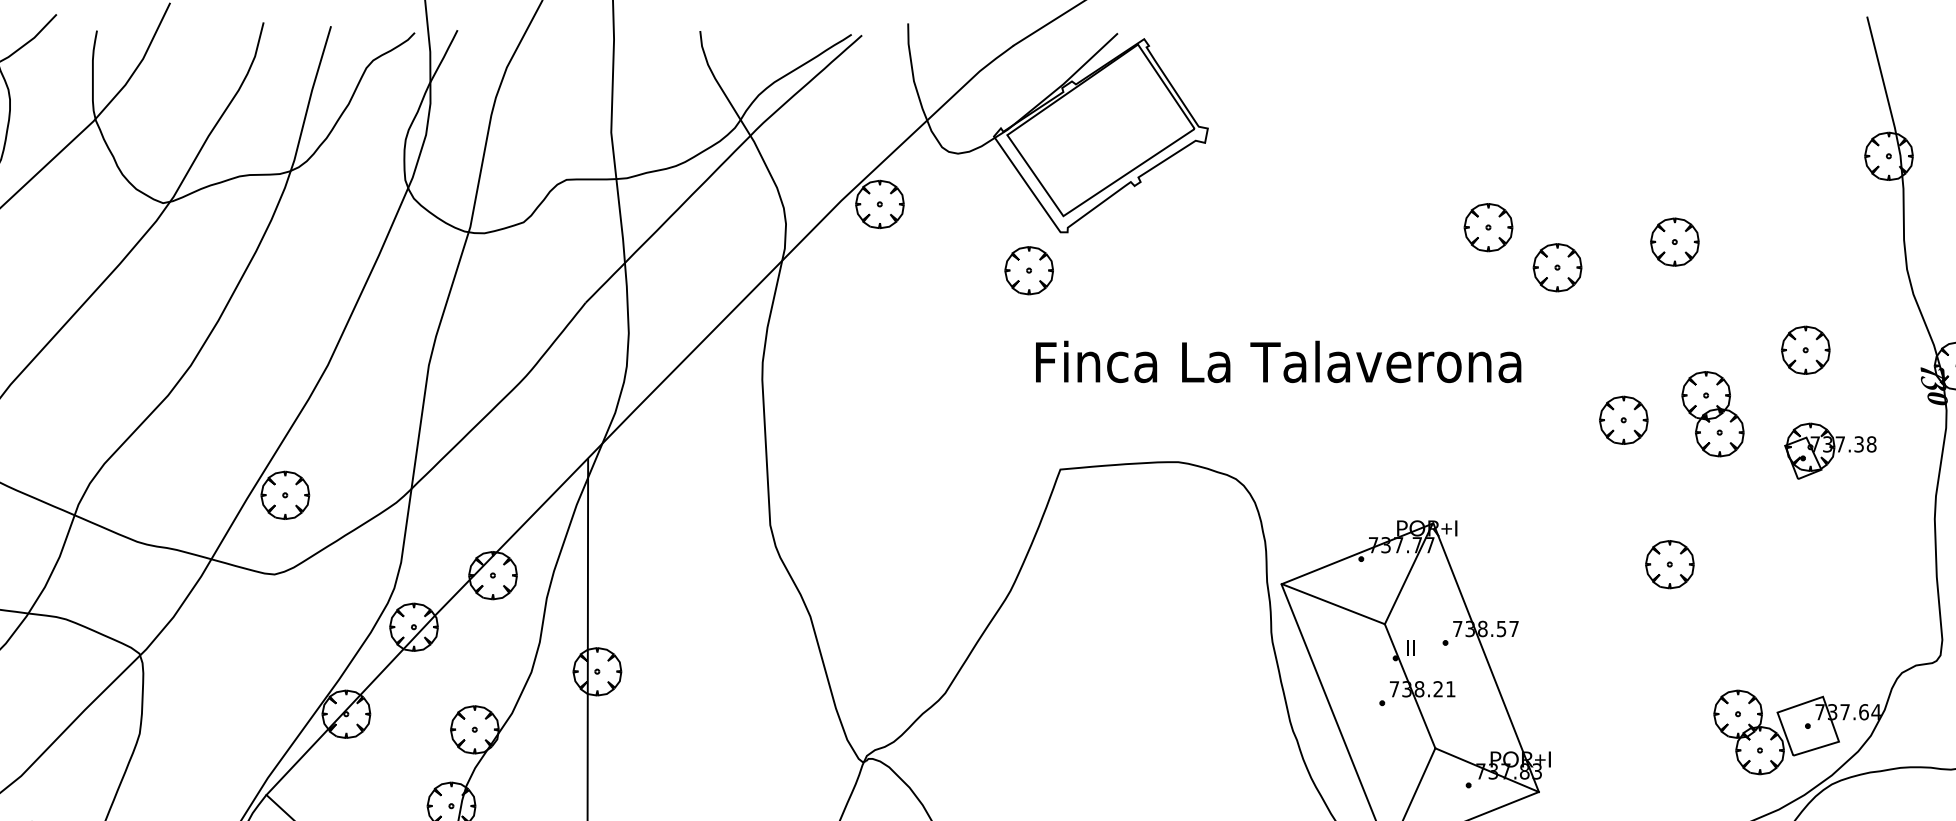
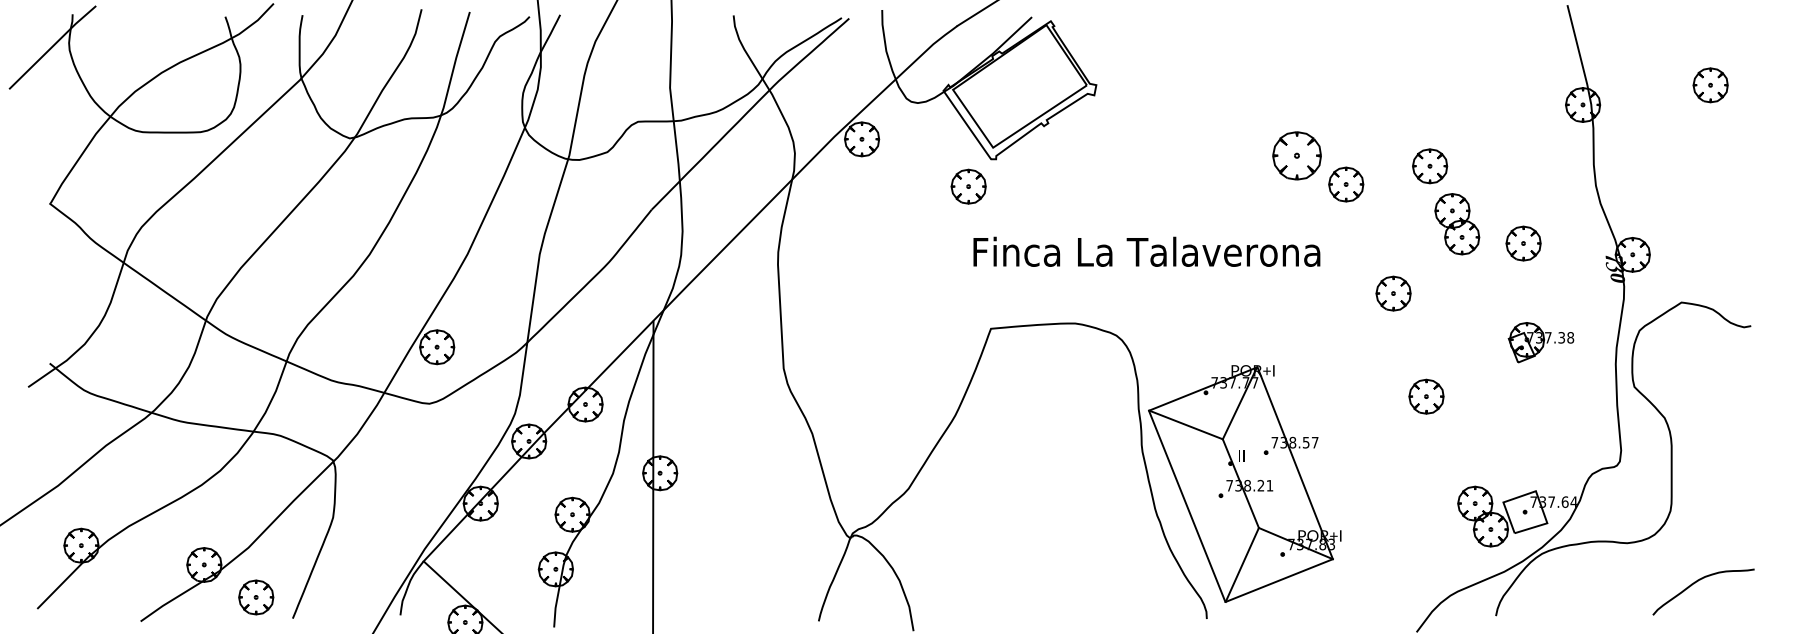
part: (1487, 227) -> (1296, 155), size x1.4
part: (1713, 414) -> (1457, 224), moved
part: (1829, 450) -> (1540, 342), moved

